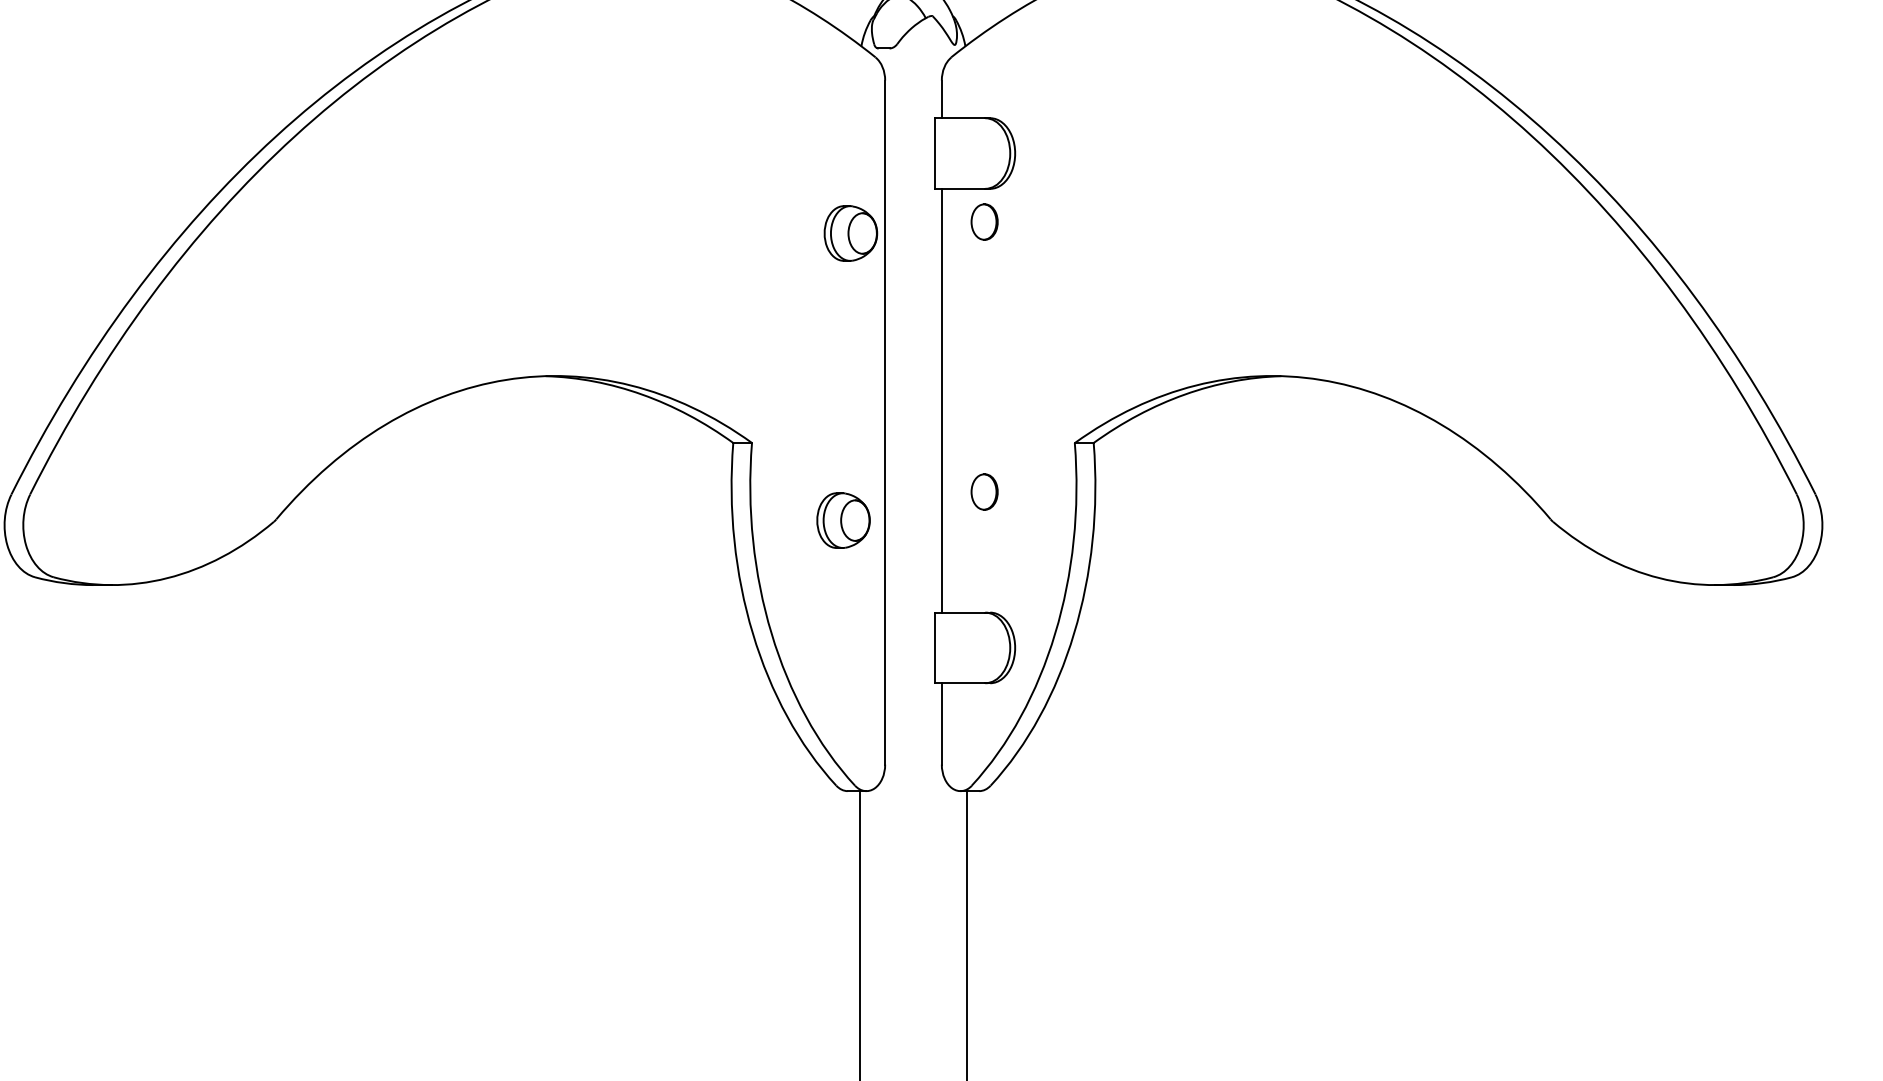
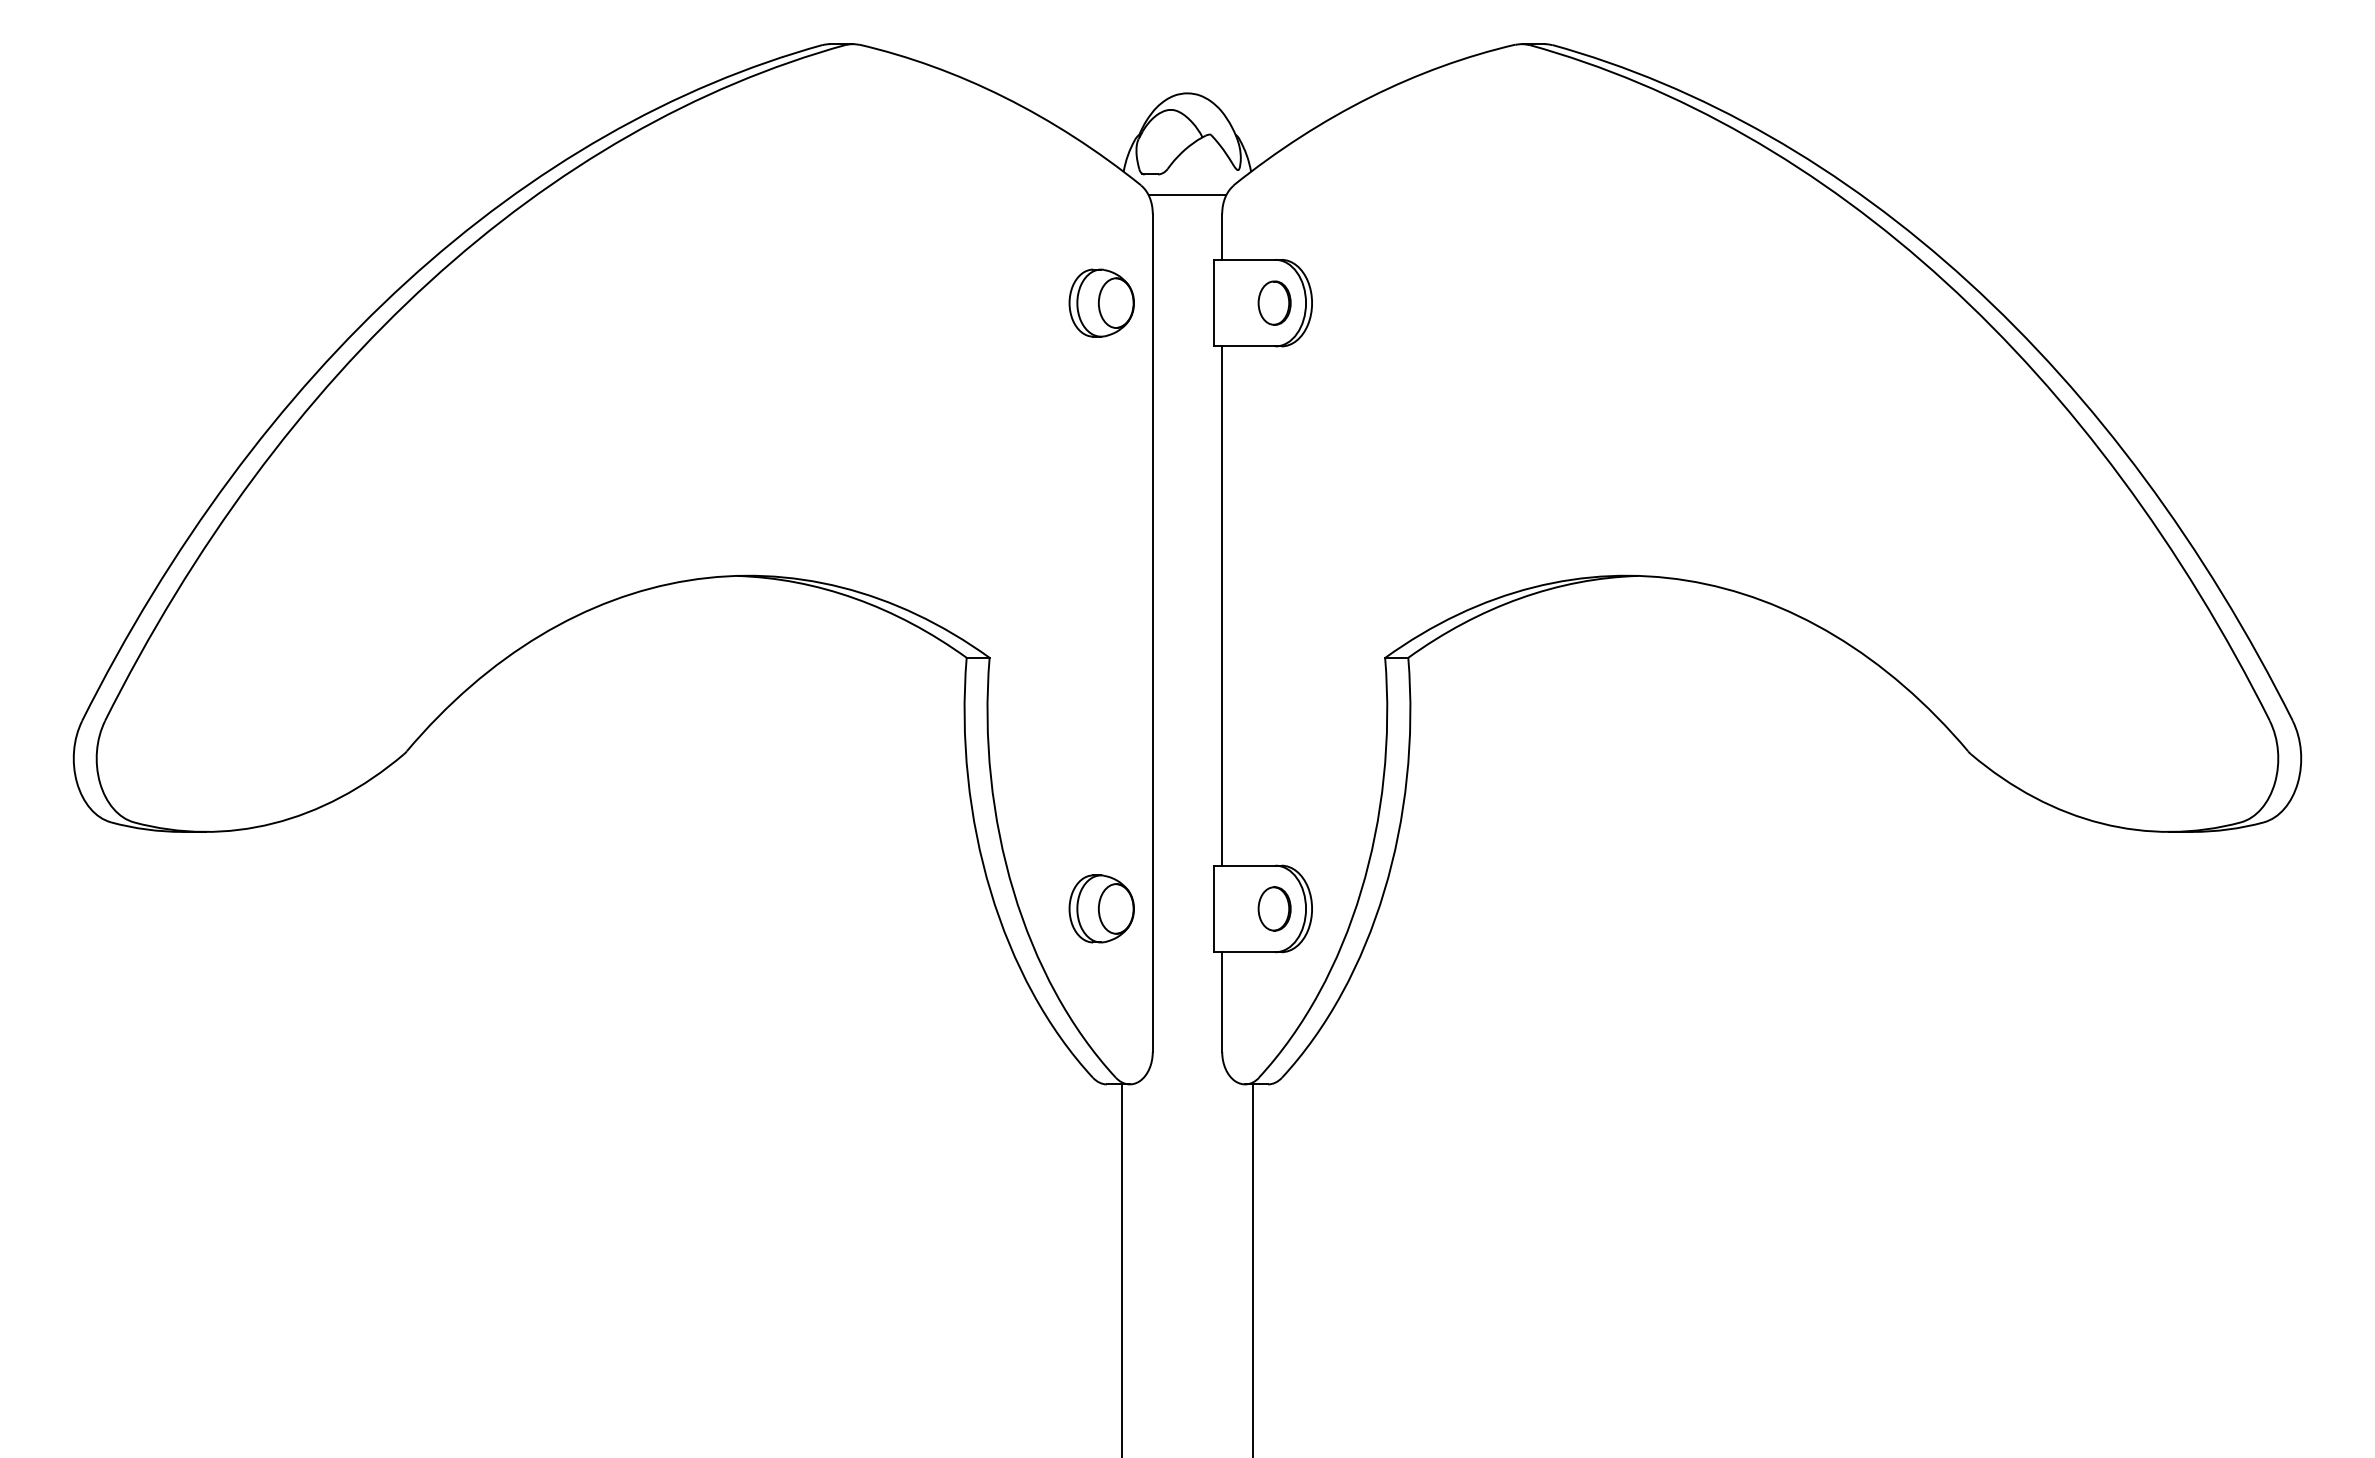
line: (913, 64) -> (1187, 194), added
part: (984, 221) -> (1274, 302), moved
part: (850, 232) -> (1101, 302), moved
part: (984, 491) -> (1274, 908), moved
part: (843, 520) -> (1101, 908), moved

